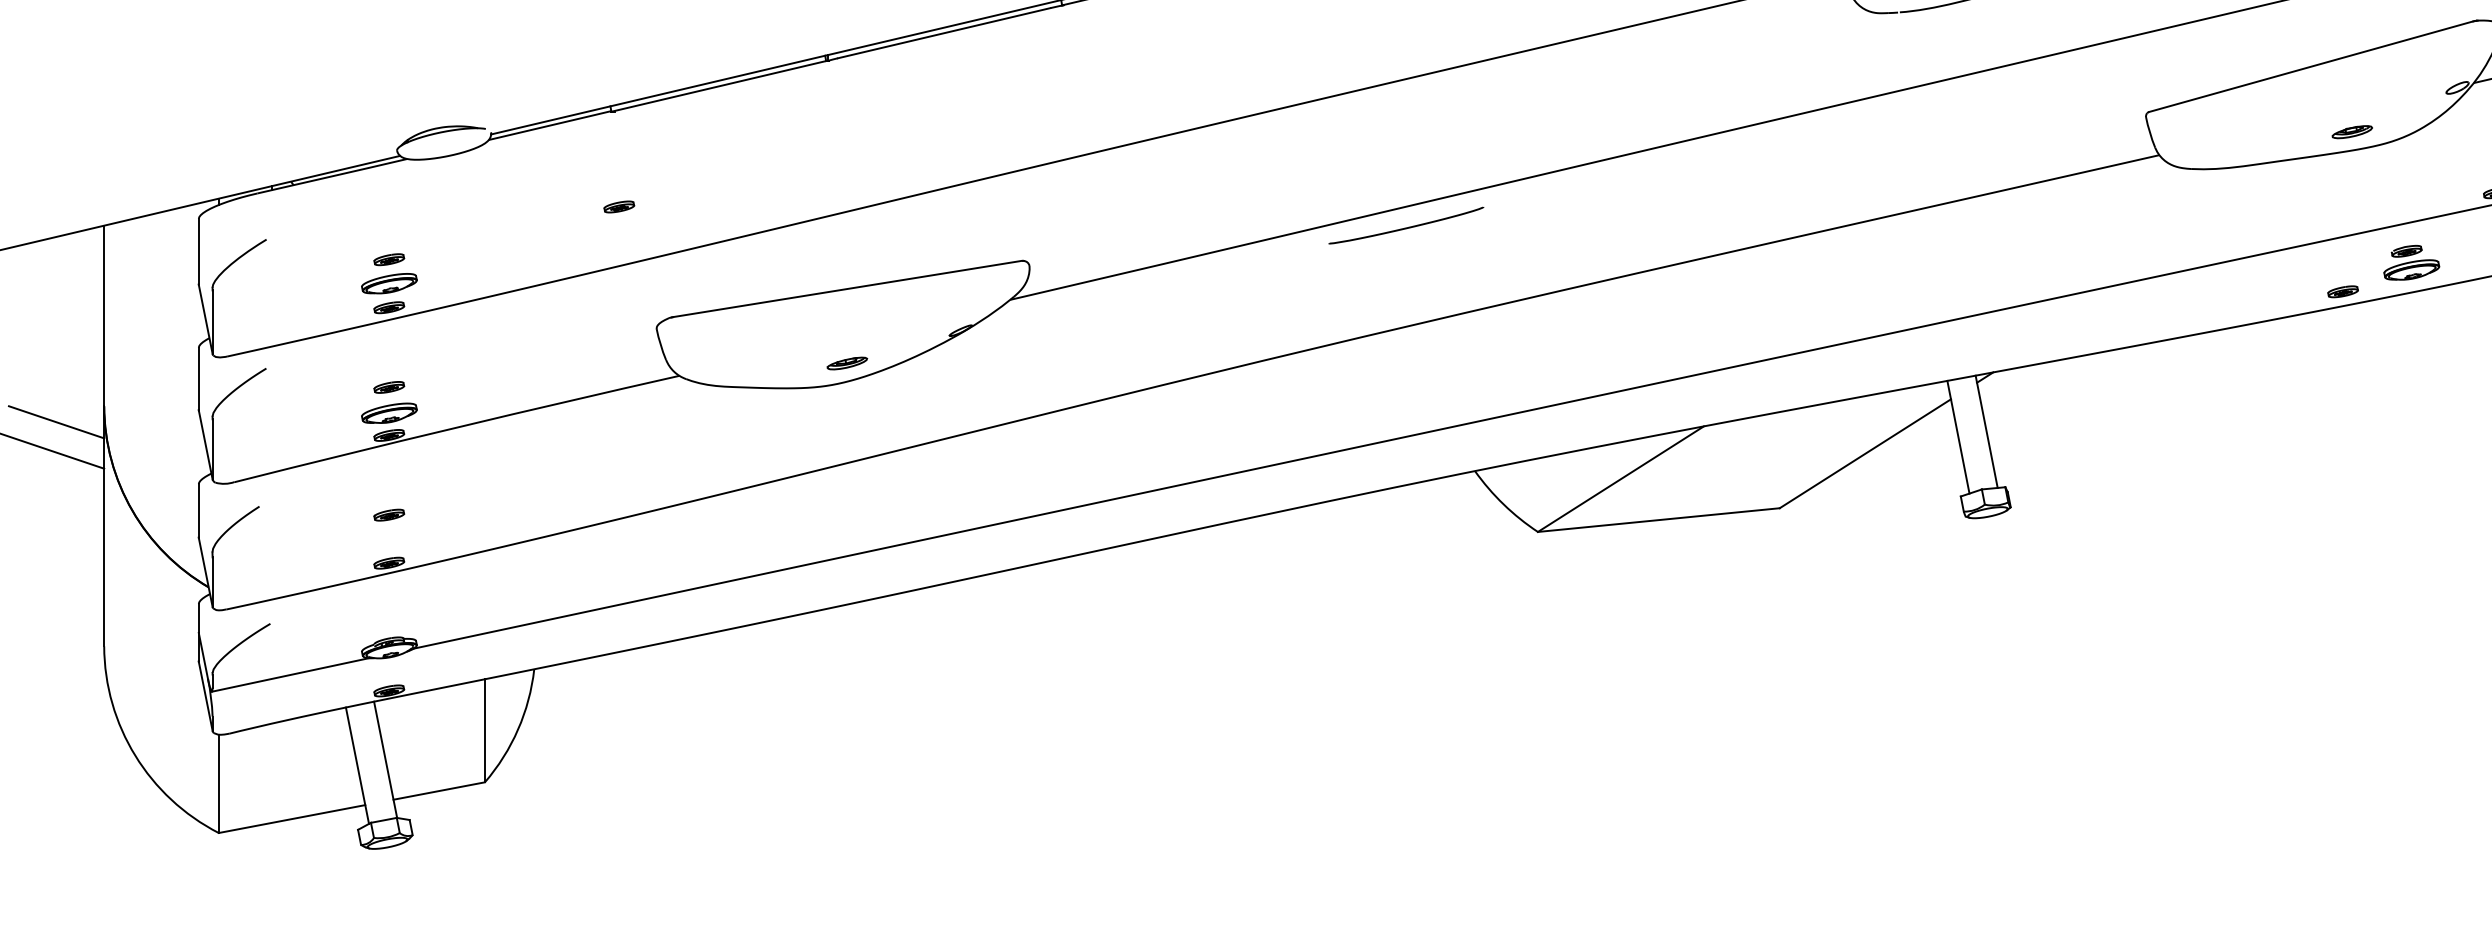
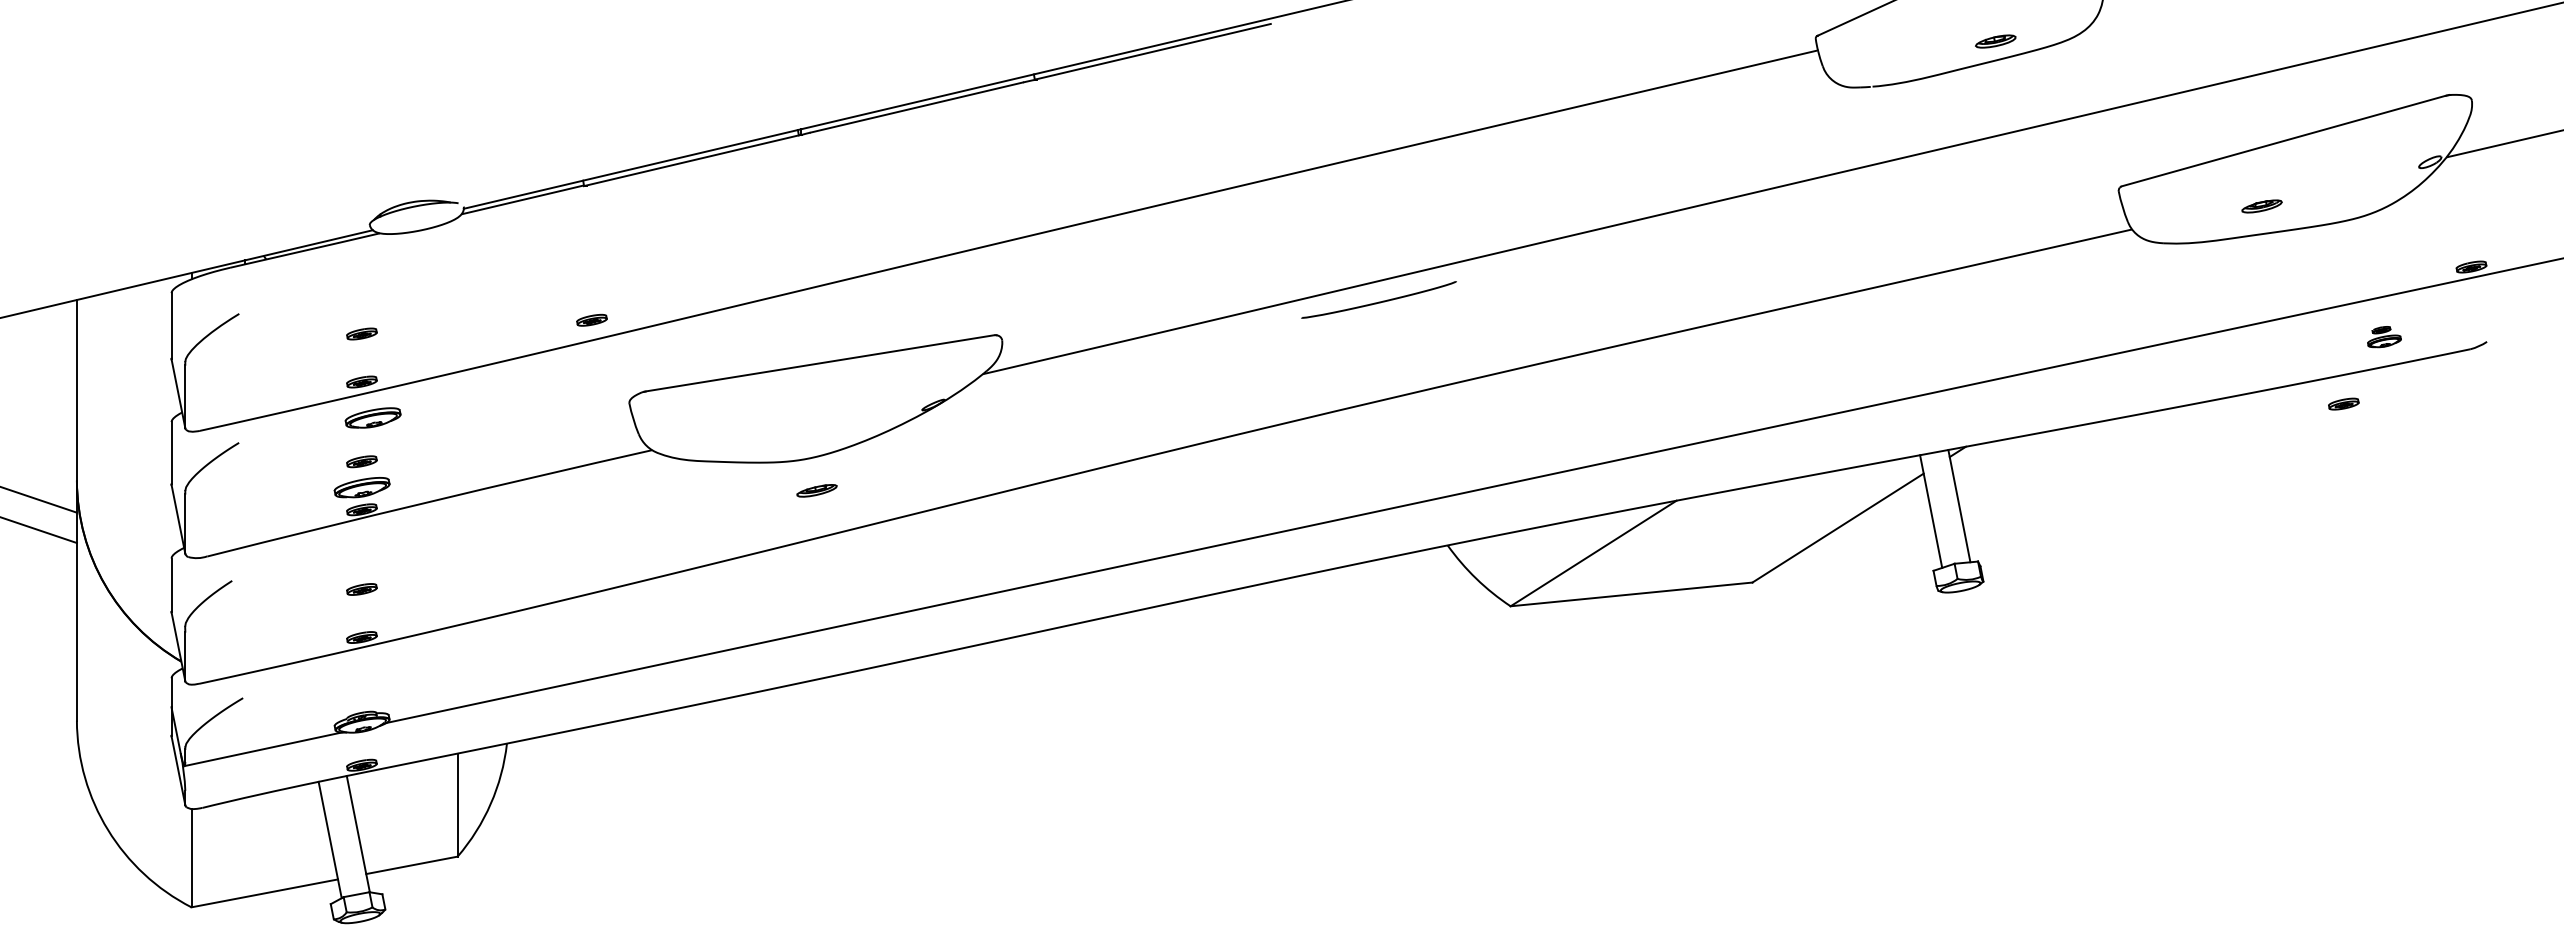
part: (2351, 132) -> (2261, 206), moved
part: (618, 206) -> (591, 319), moved
part: (2411, 262) -> (2384, 336), size x0.6
part: (388, 283) -> (372, 417), moved
part: (2342, 291) -> (2343, 403), moved
part: (846, 363) -> (816, 490), moved

